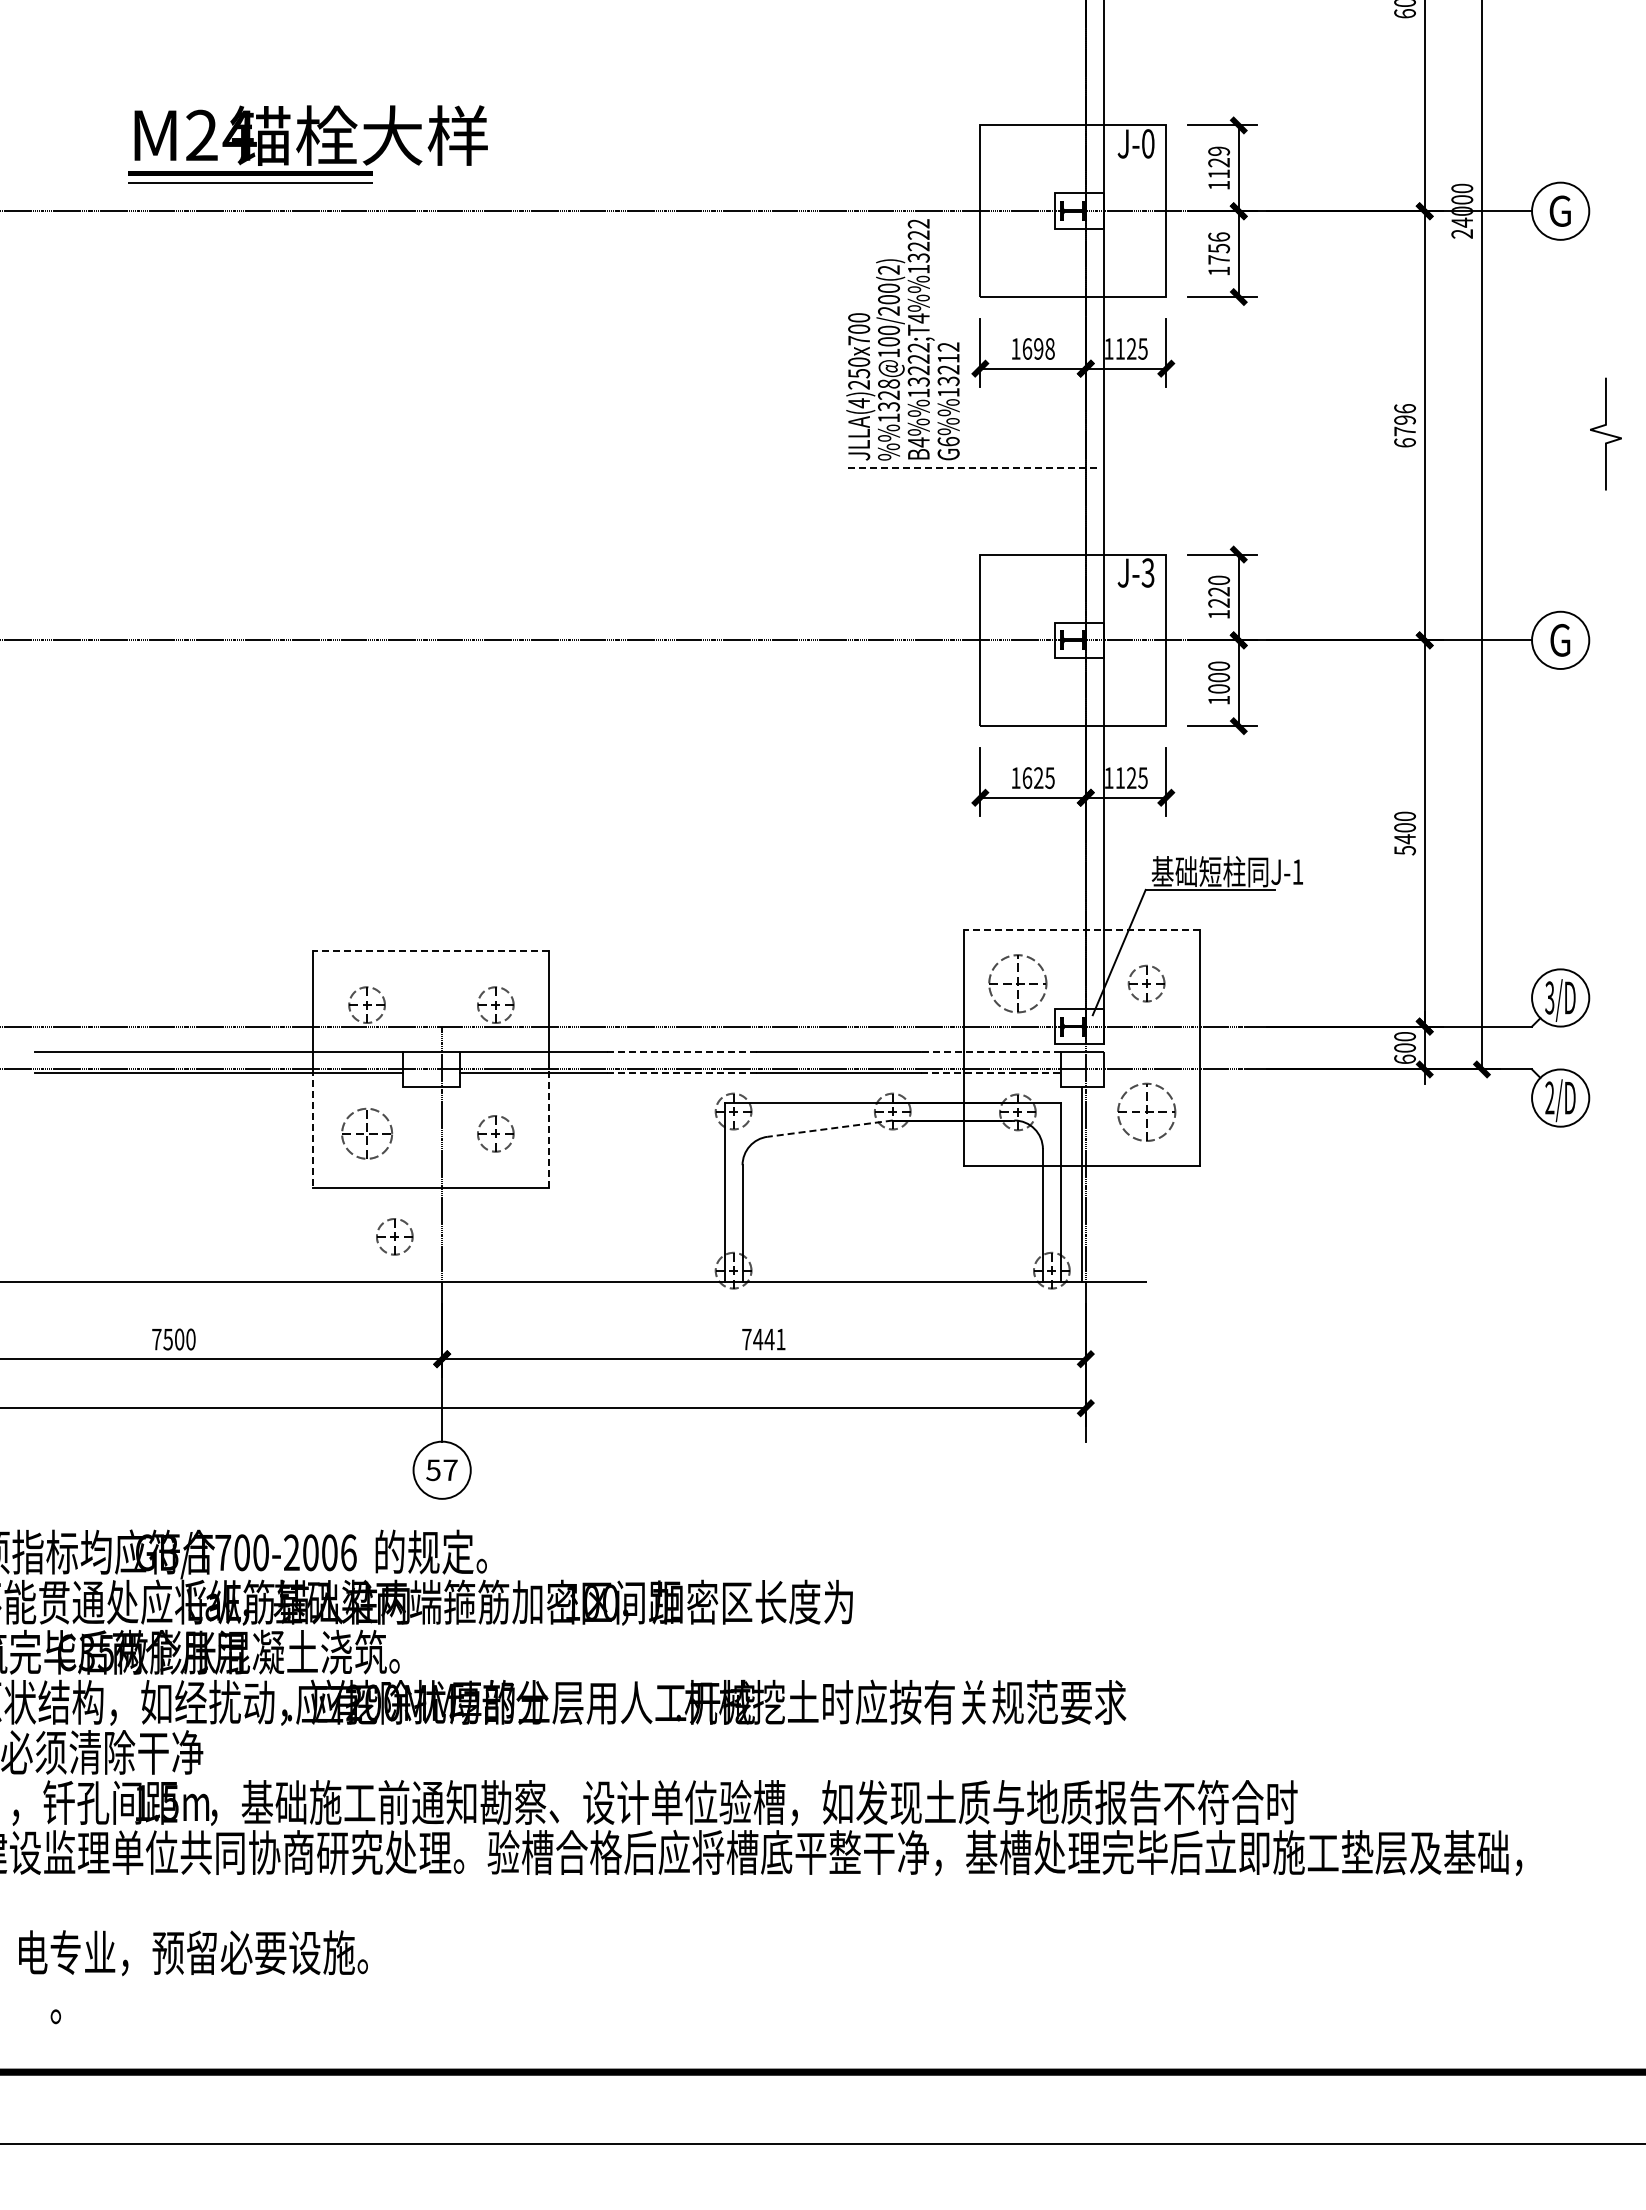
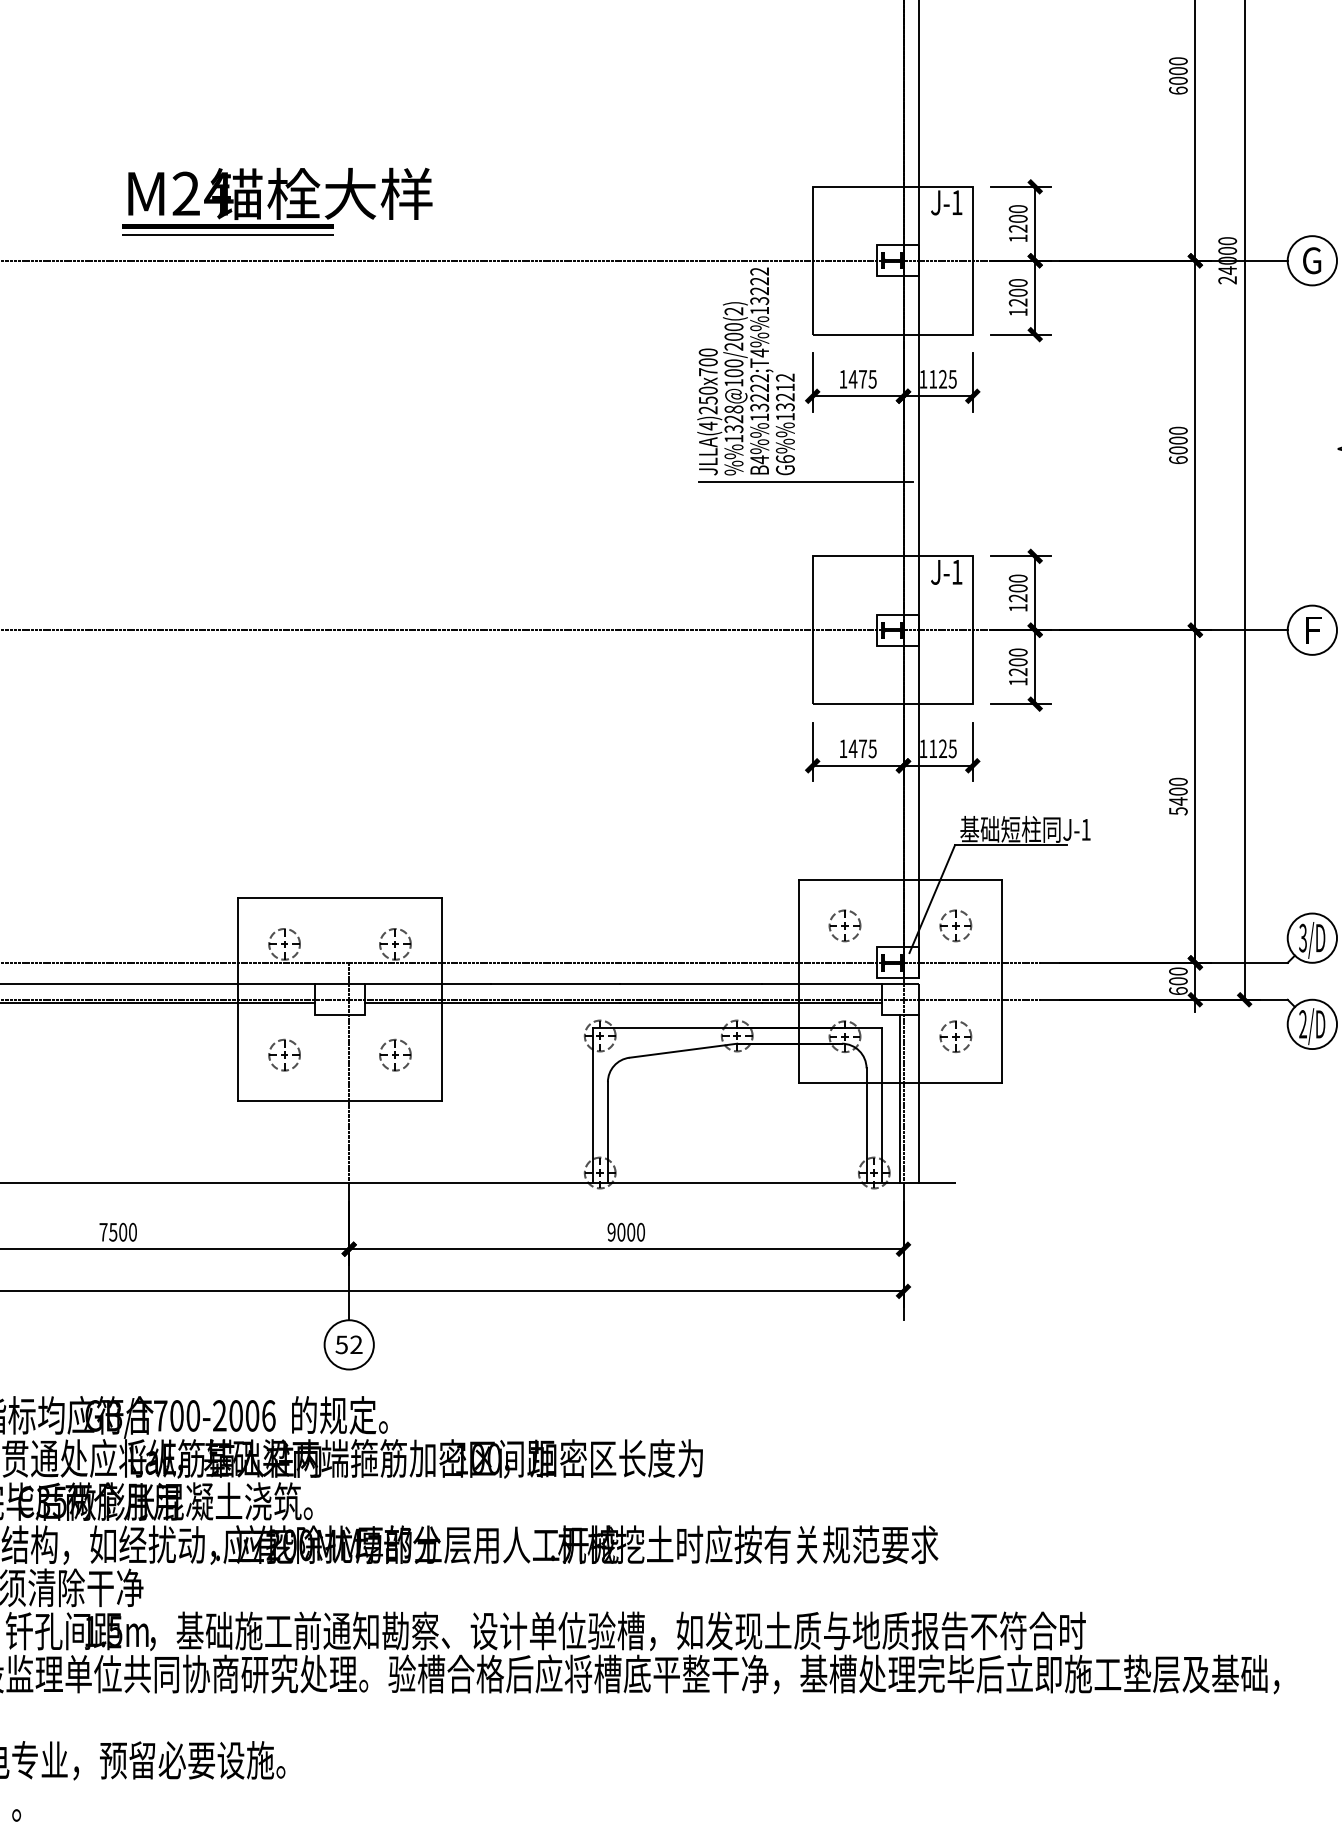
text: (1148, 143) -> (957, 202), J-0 -> J-1
part: (307, 144) -> (277, 201), moved
text: (1219, 162) -> (1018, 218), 1129 -> 1200
text: (1218, 248) -> (1017, 292), 1756 -> 1200
text: (1038, 348) -> (862, 378), 1698 -> 1475
text: (1404, 420) -> (1177, 440), 6796 -> 6000
line: (972, 467) -> (805, 481), dashed -> solid
text: (1147, 572) -> (956, 571), J-3 -> J-1
text: (1219, 591) -> (1018, 588), 1220 -> 1200
text: (1560, 639) -> (1312, 629), G -> F
text: (1219, 688) -> (1018, 671), 1000 -> 1200
text: (1032, 777) -> (857, 748), 1625 -> 1475
line: (1081, 930) -> (899, 880), dashed -> solid
line: (430, 951) -> (339, 898), dashed -> solid
part: (1017, 983) -> (844, 925), size x0.62
line: (681, 1051) -> (555, 984), dashed -> solid
line: (991, 1051) -> (822, 984), dashed -> solid
line: (682, 1073) -> (556, 1003), dashed -> solid
line: (991, 1073) -> (822, 1003), dashed -> solid
part: (1146, 1112) -> (955, 1036), size x0.62
line: (313, 1128) -> (238, 1050), dashed -> solid
line: (549, 1128) -> (441, 1050), dashed -> solid
line: (829, 1128) -> (682, 1050), dashed -> solid
part: (366, 1133) -> (284, 1054), size x0.71
line: (1103, 1184) -> (918, 1098), added
part: (394, 1236) -> (308, 1143), removed
text: (763, 1339) -> (625, 1232), 7441 -> 9000
text: (450, 1469) -> (356, 1344), 57 -> 52

